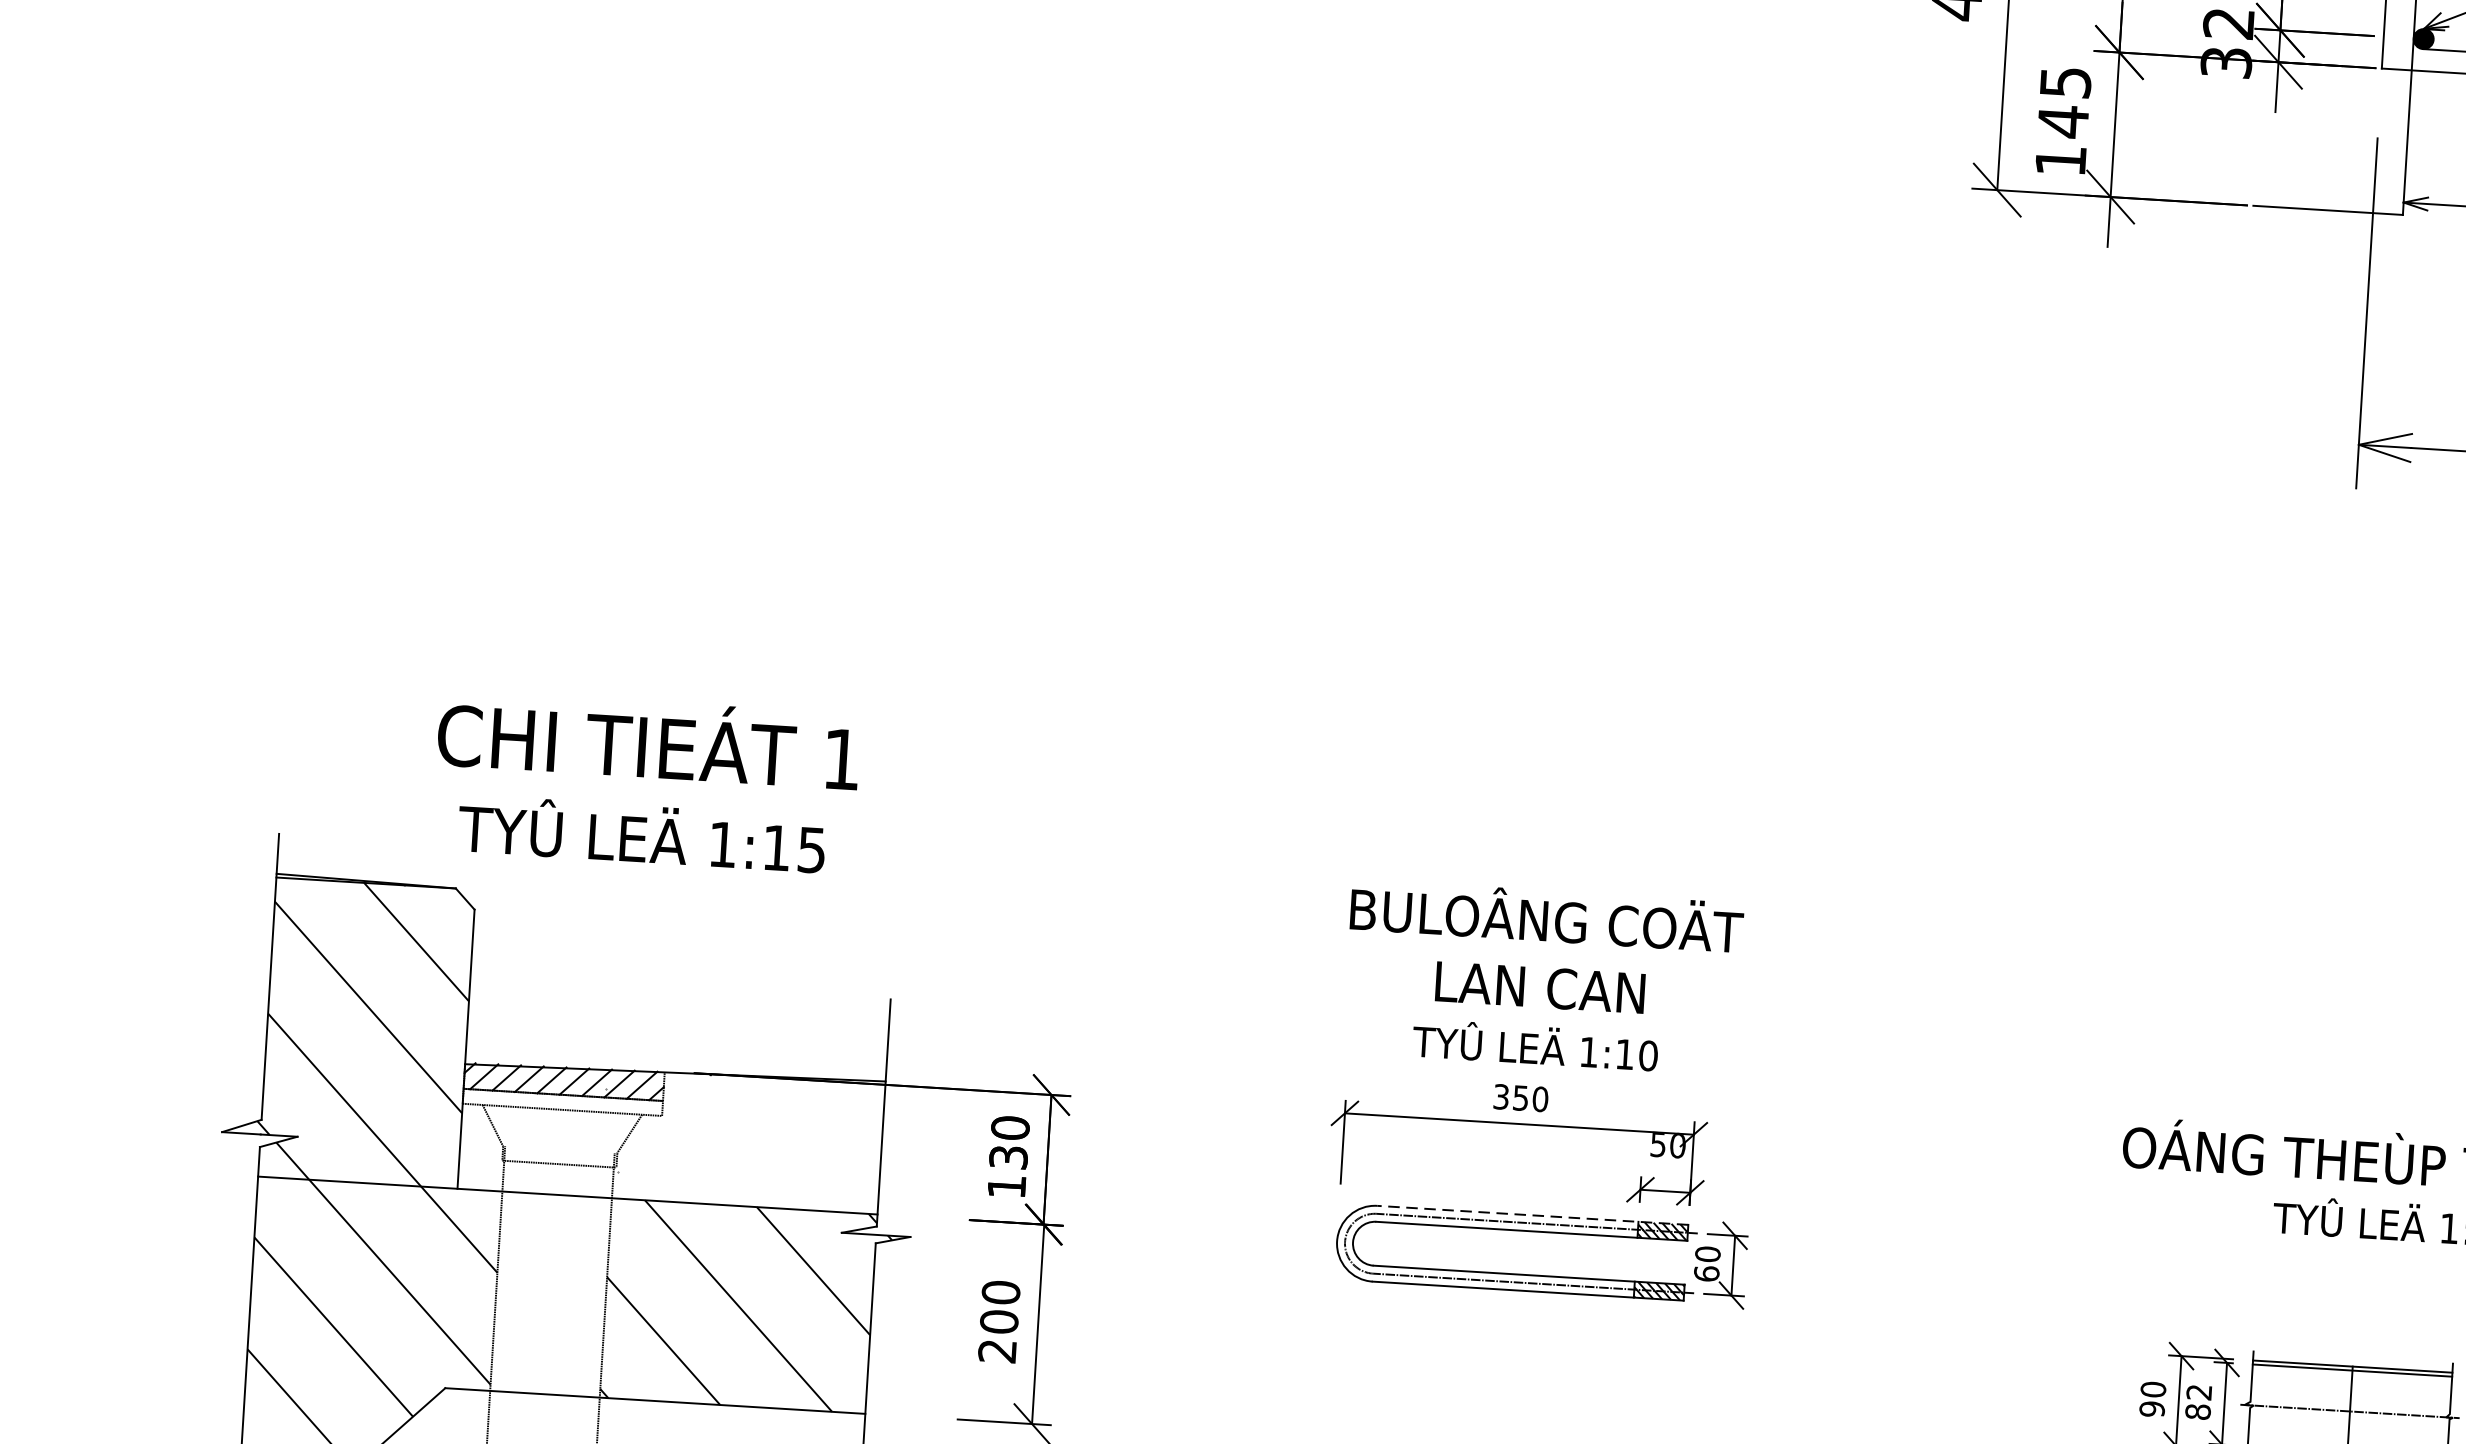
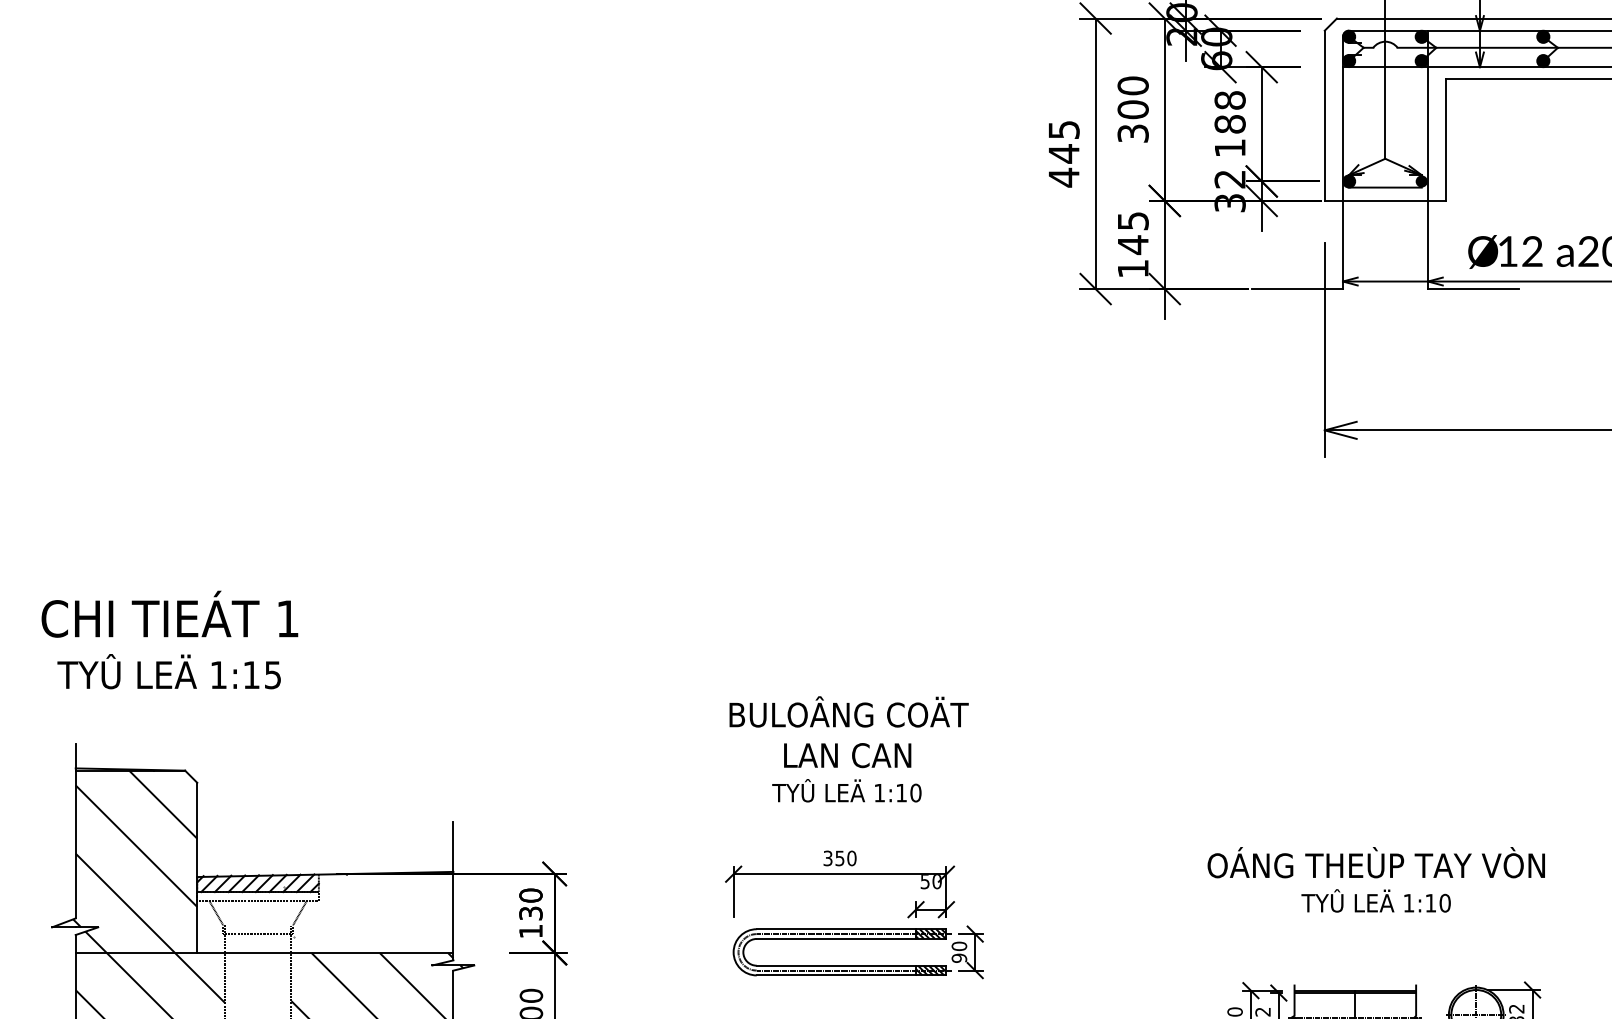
text: (645, 781) -> (169, 639), moved
text: (1542, 977) -> (848, 749), moved
line: (1532, 1215) -> (851, 929), dashed -> solid
text: (1706, 1272) -> (959, 957), 60 -> 90

